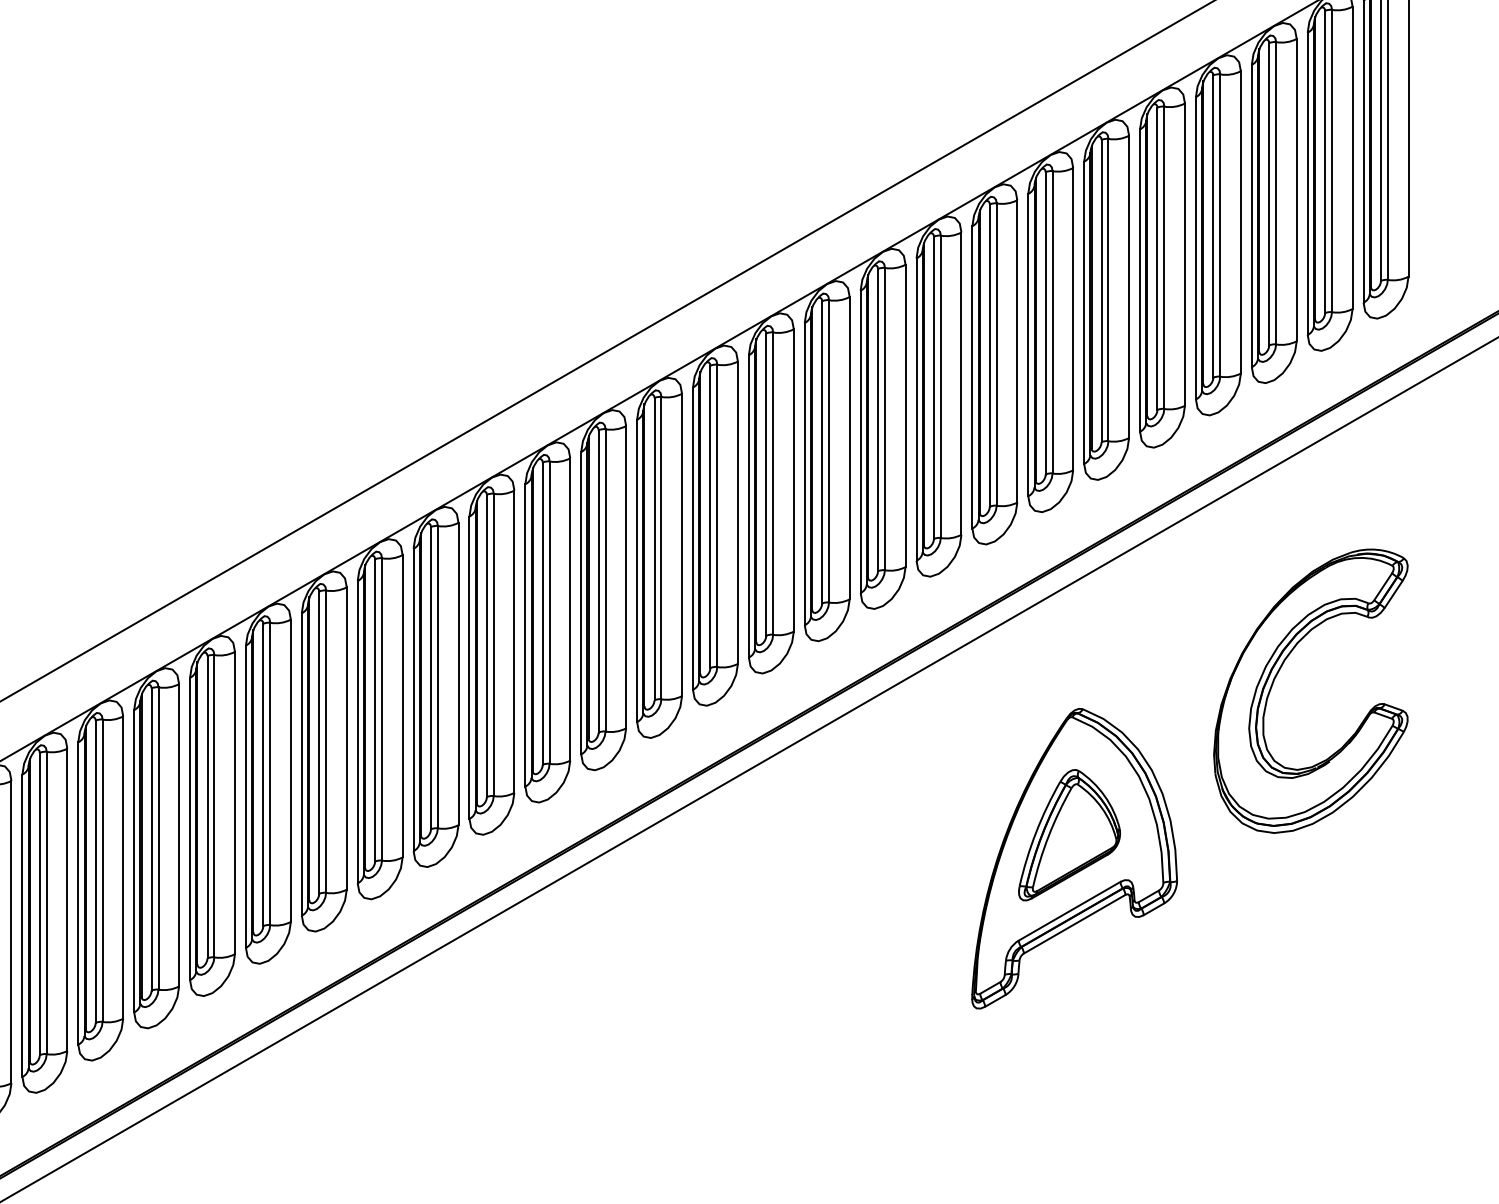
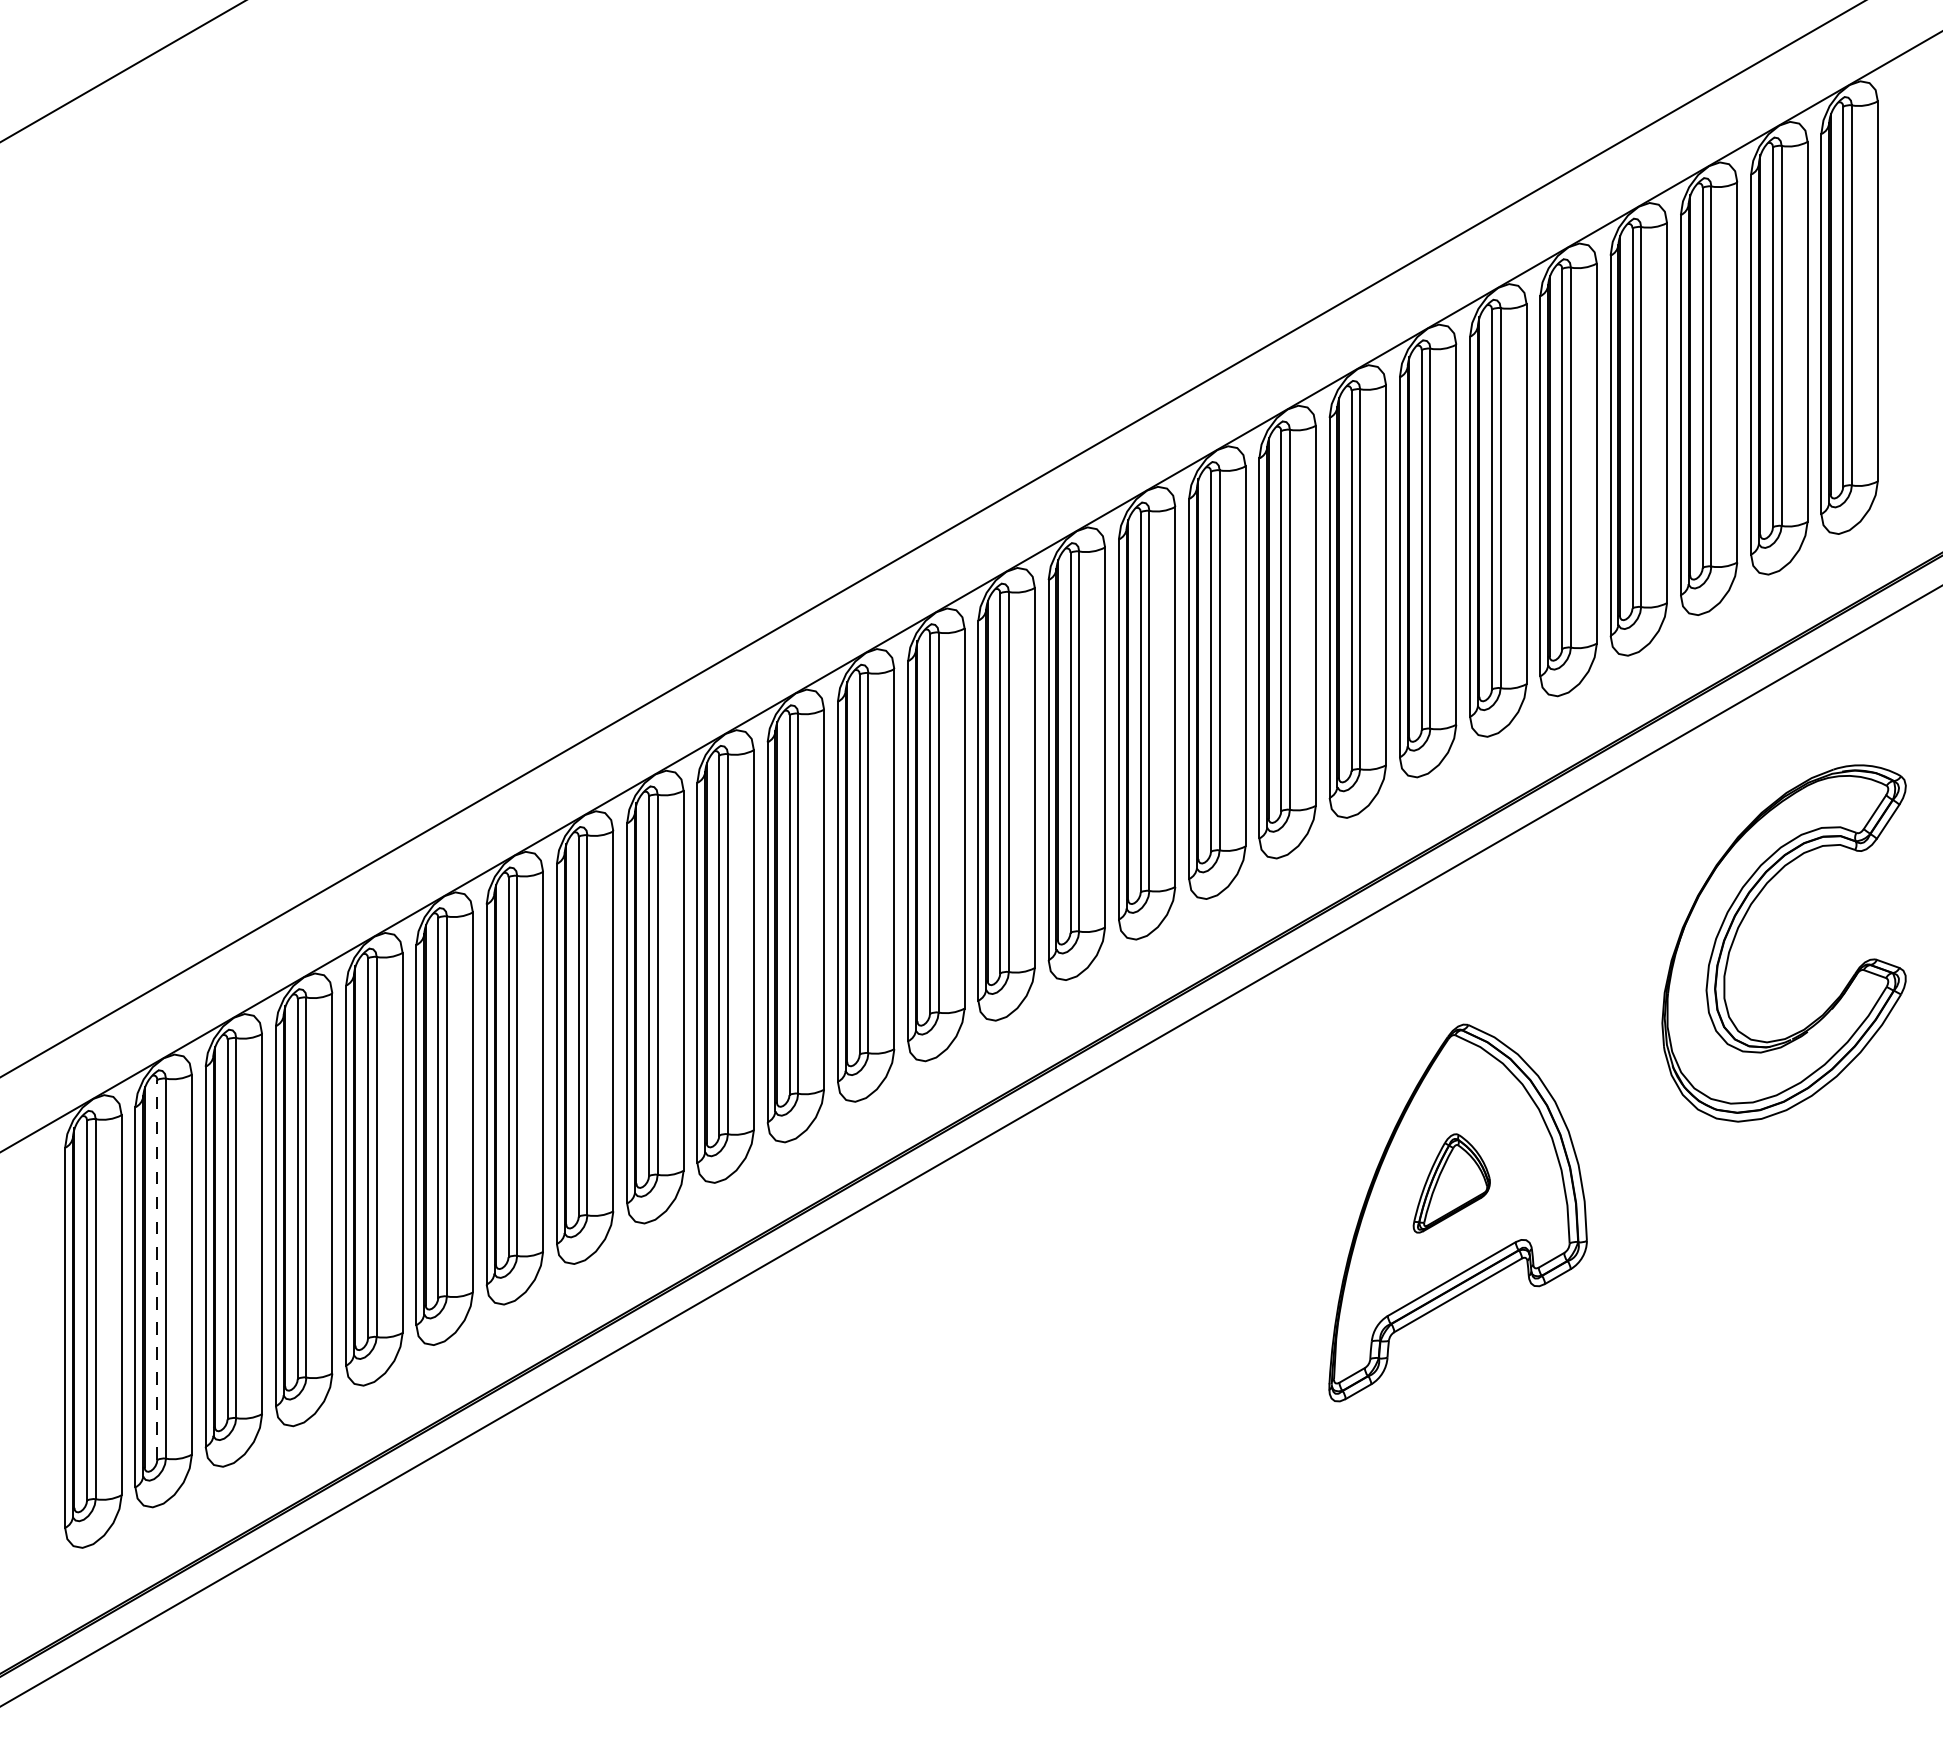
part: (1277, 674) -> (1742, 922), moved
part: (1069, 835) -> (1451, 1183), size x0.6
line: (39, 903) -> (157, 1269), solid -> dashed

